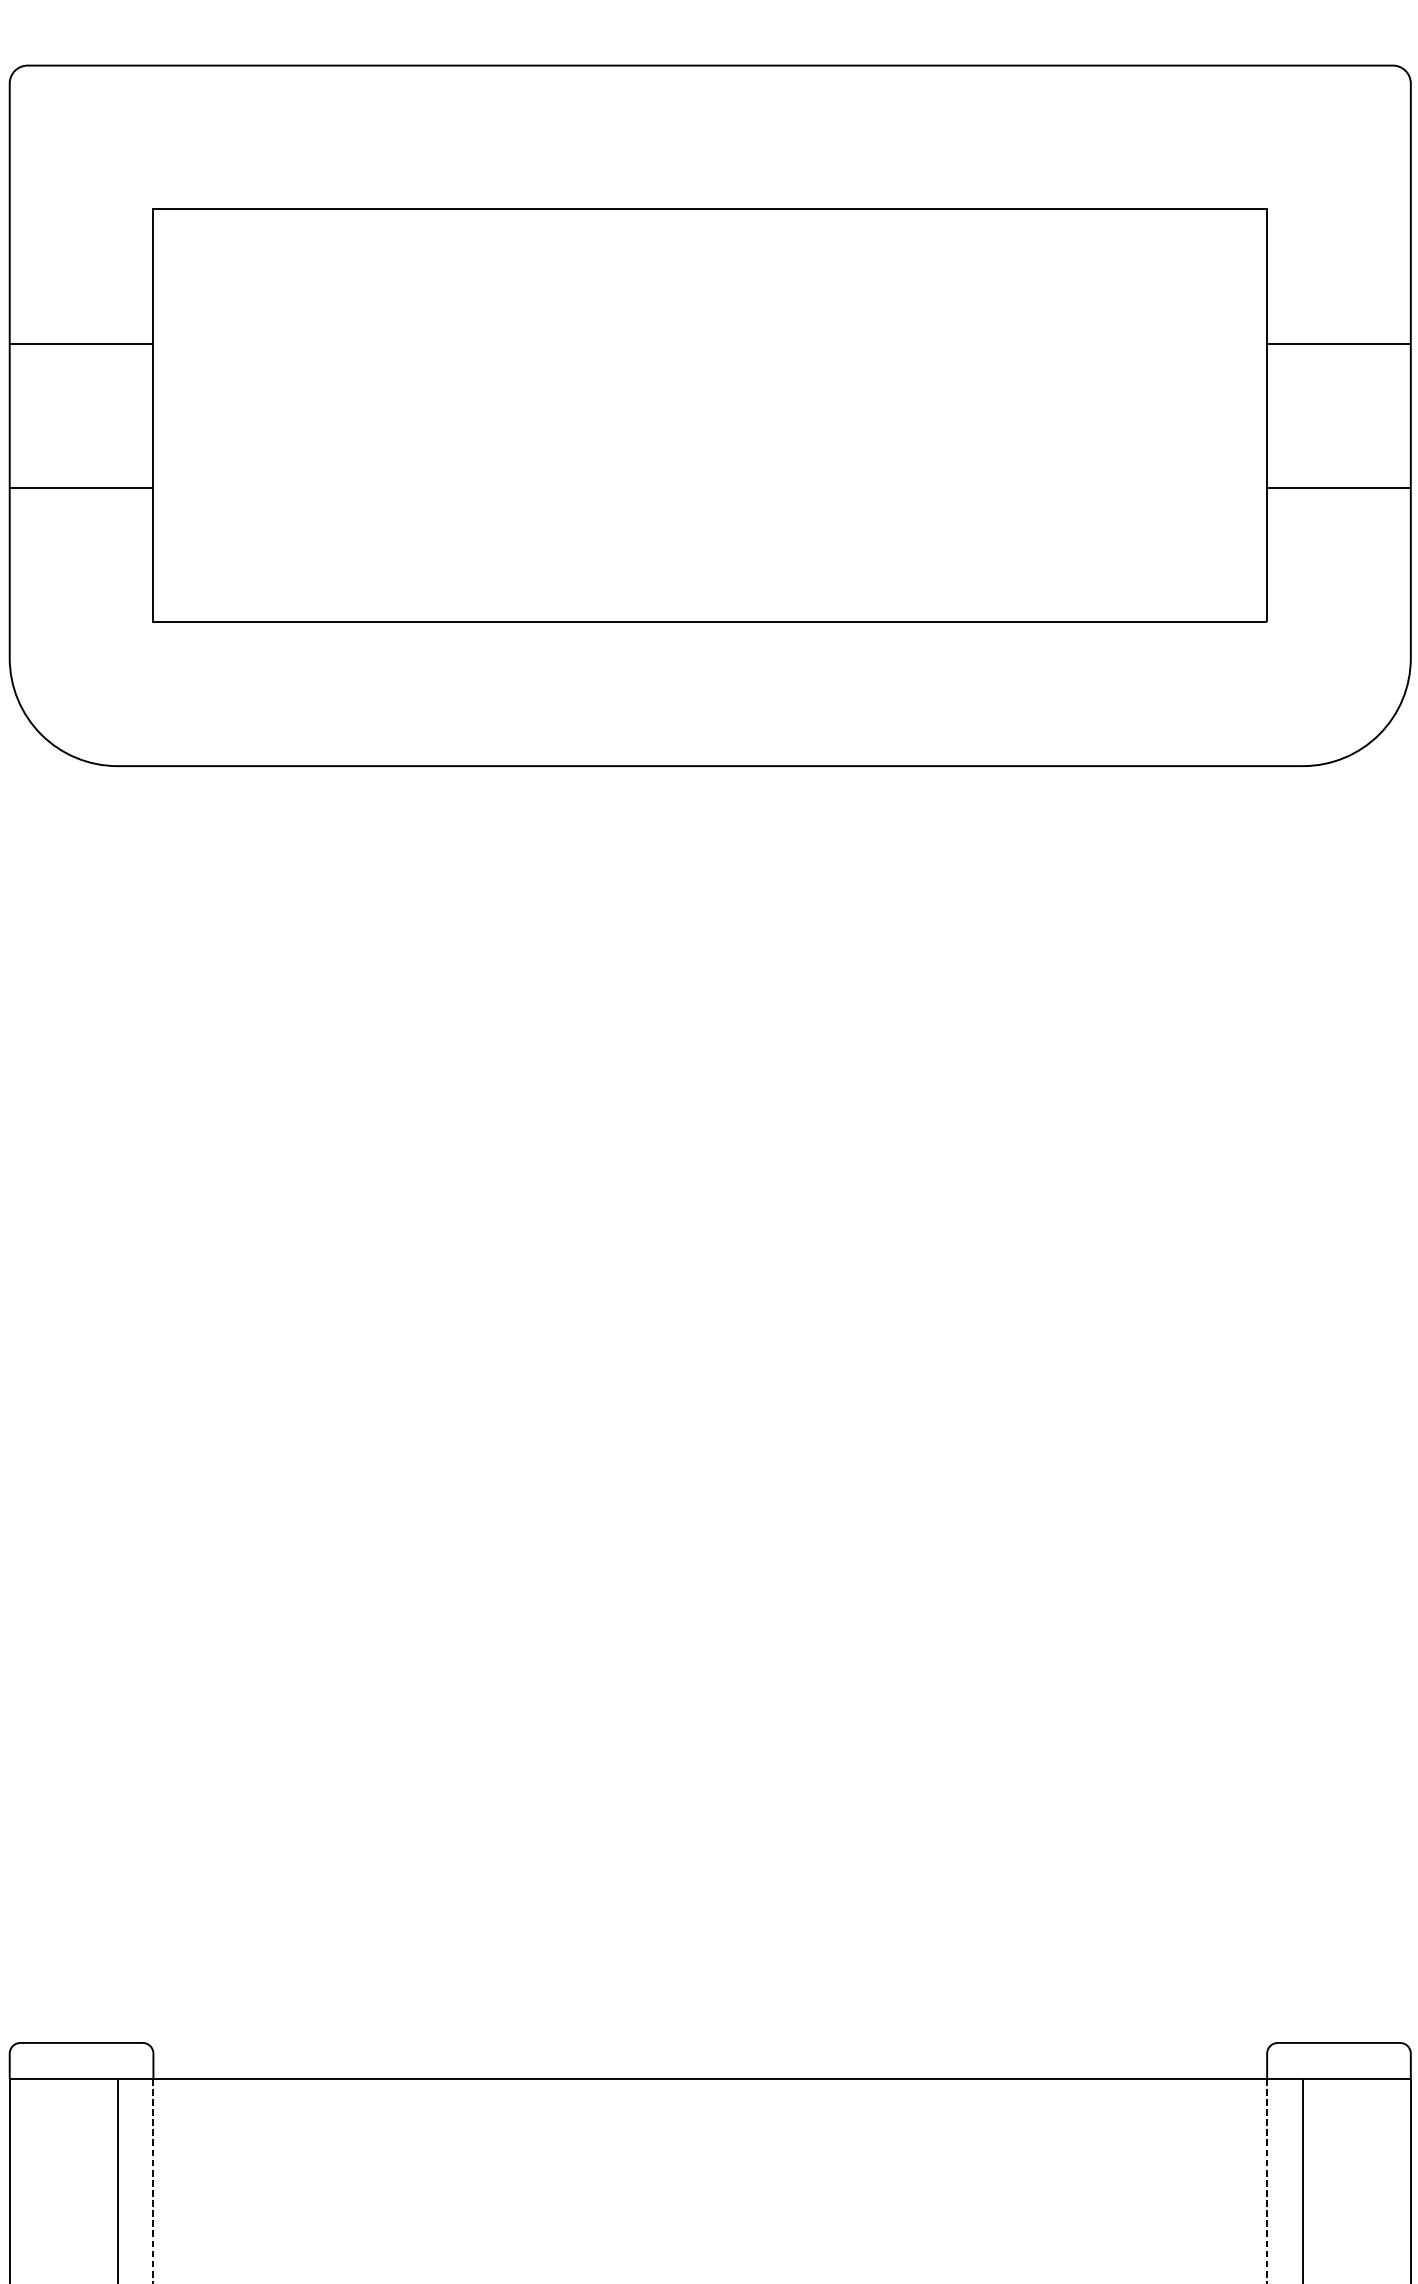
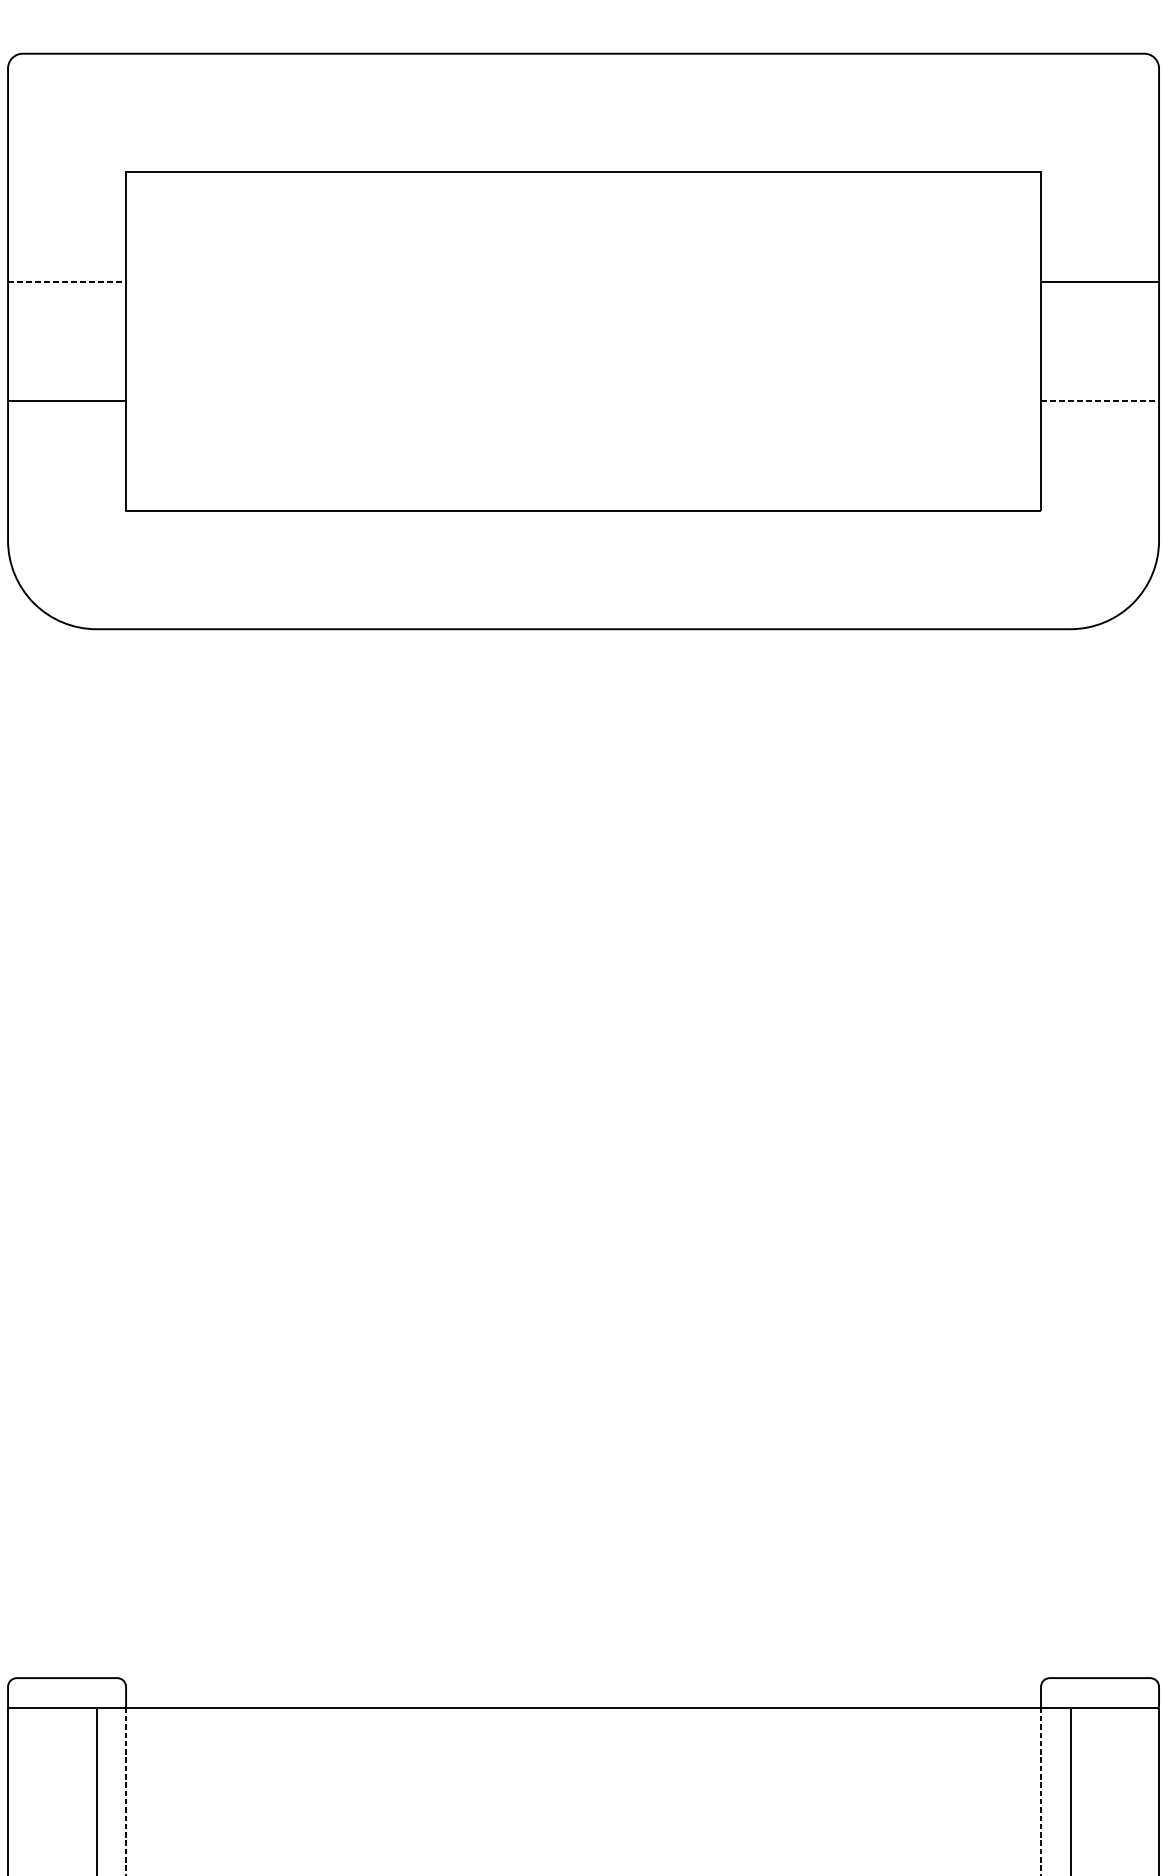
line: (81, 344) -> (67, 282), solid -> dashed
line: (1338, 487) -> (1099, 400), solid -> dashed

